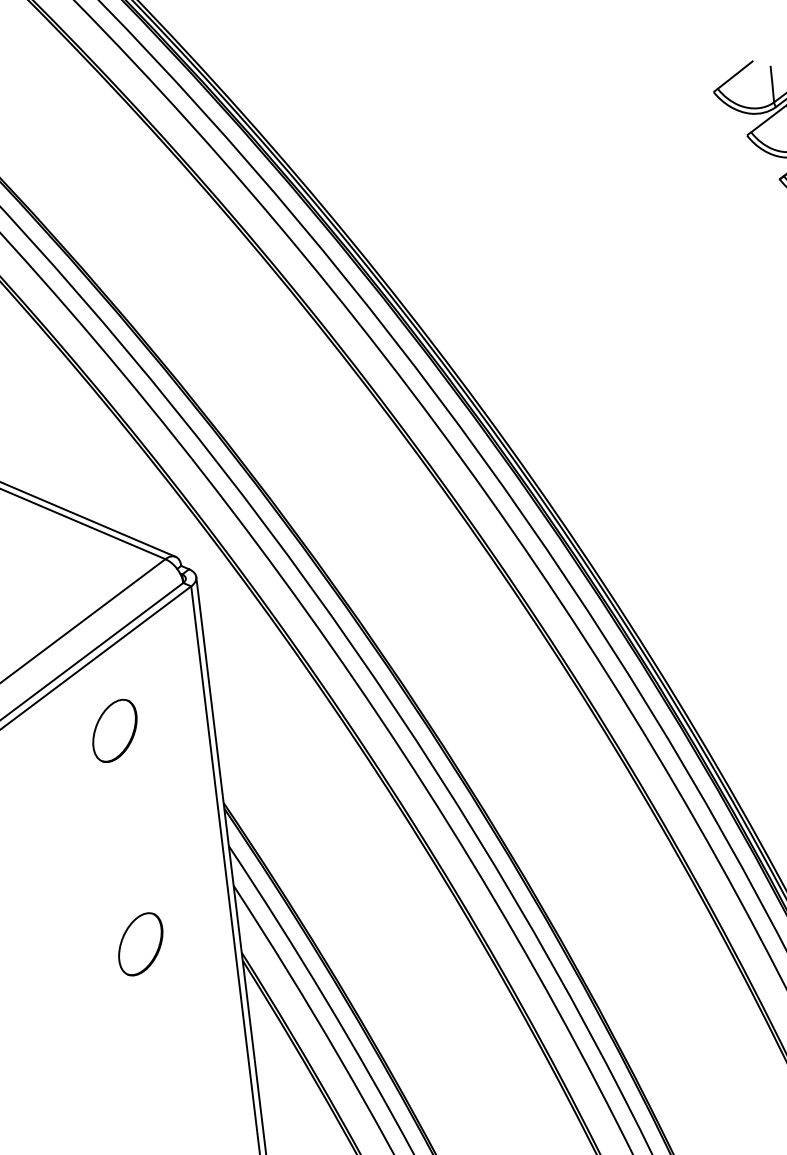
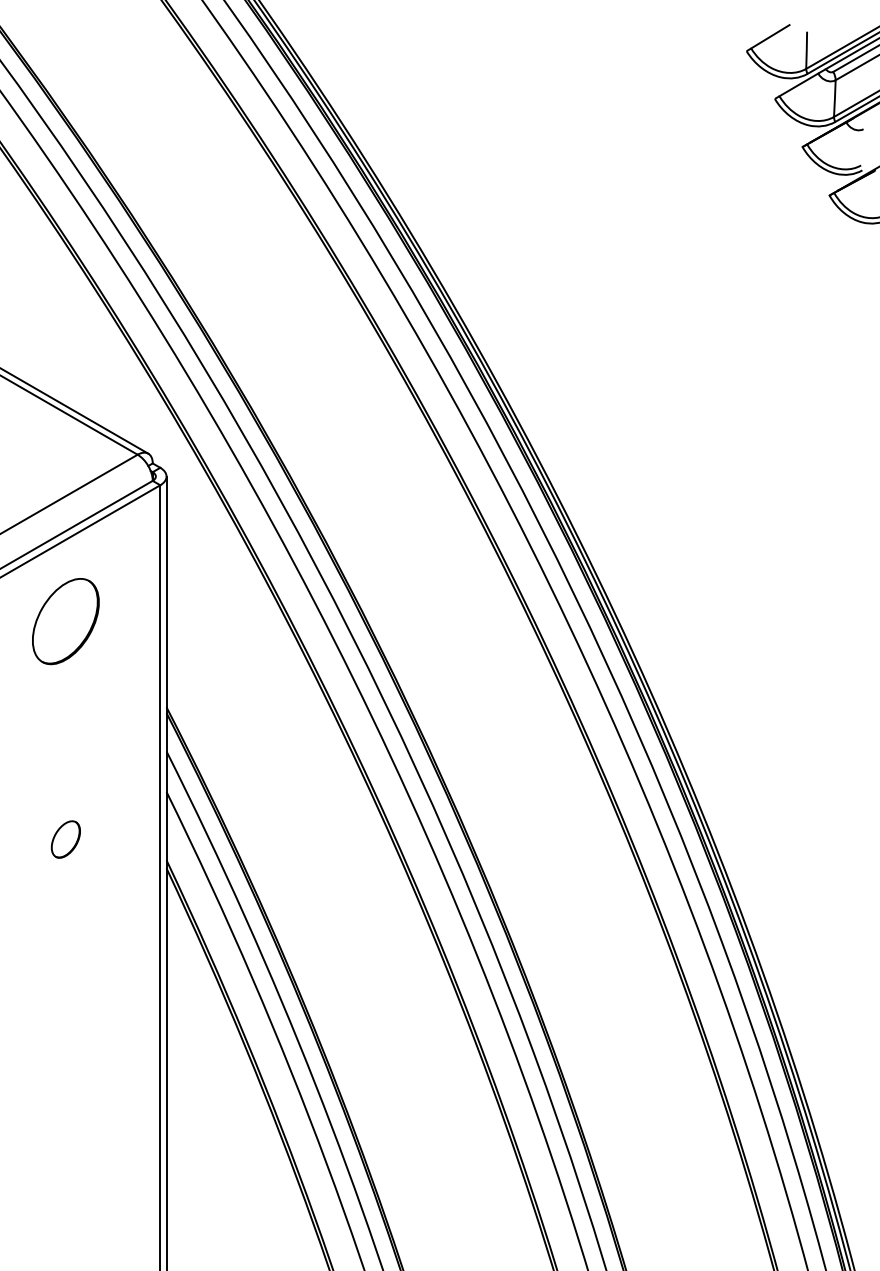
part: (114, 730) -> (65, 621), size x1.4
part: (140, 944) -> (65, 839), size x0.6

